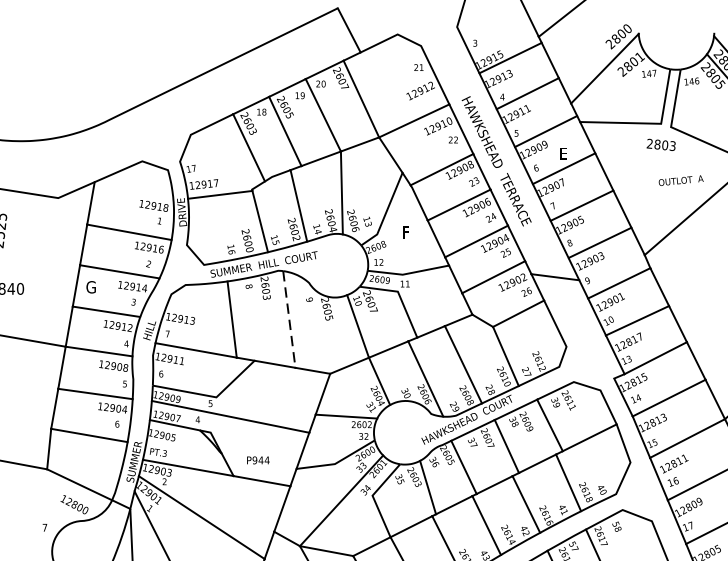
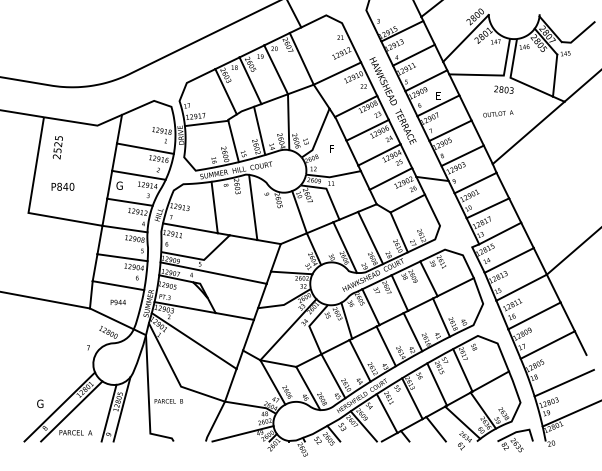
text: (681, 180) -> (498, 113), moved
line: (289, 319) -> (253, 207), dashed -> solid
text: (257, 460) -> (117, 302), moved

